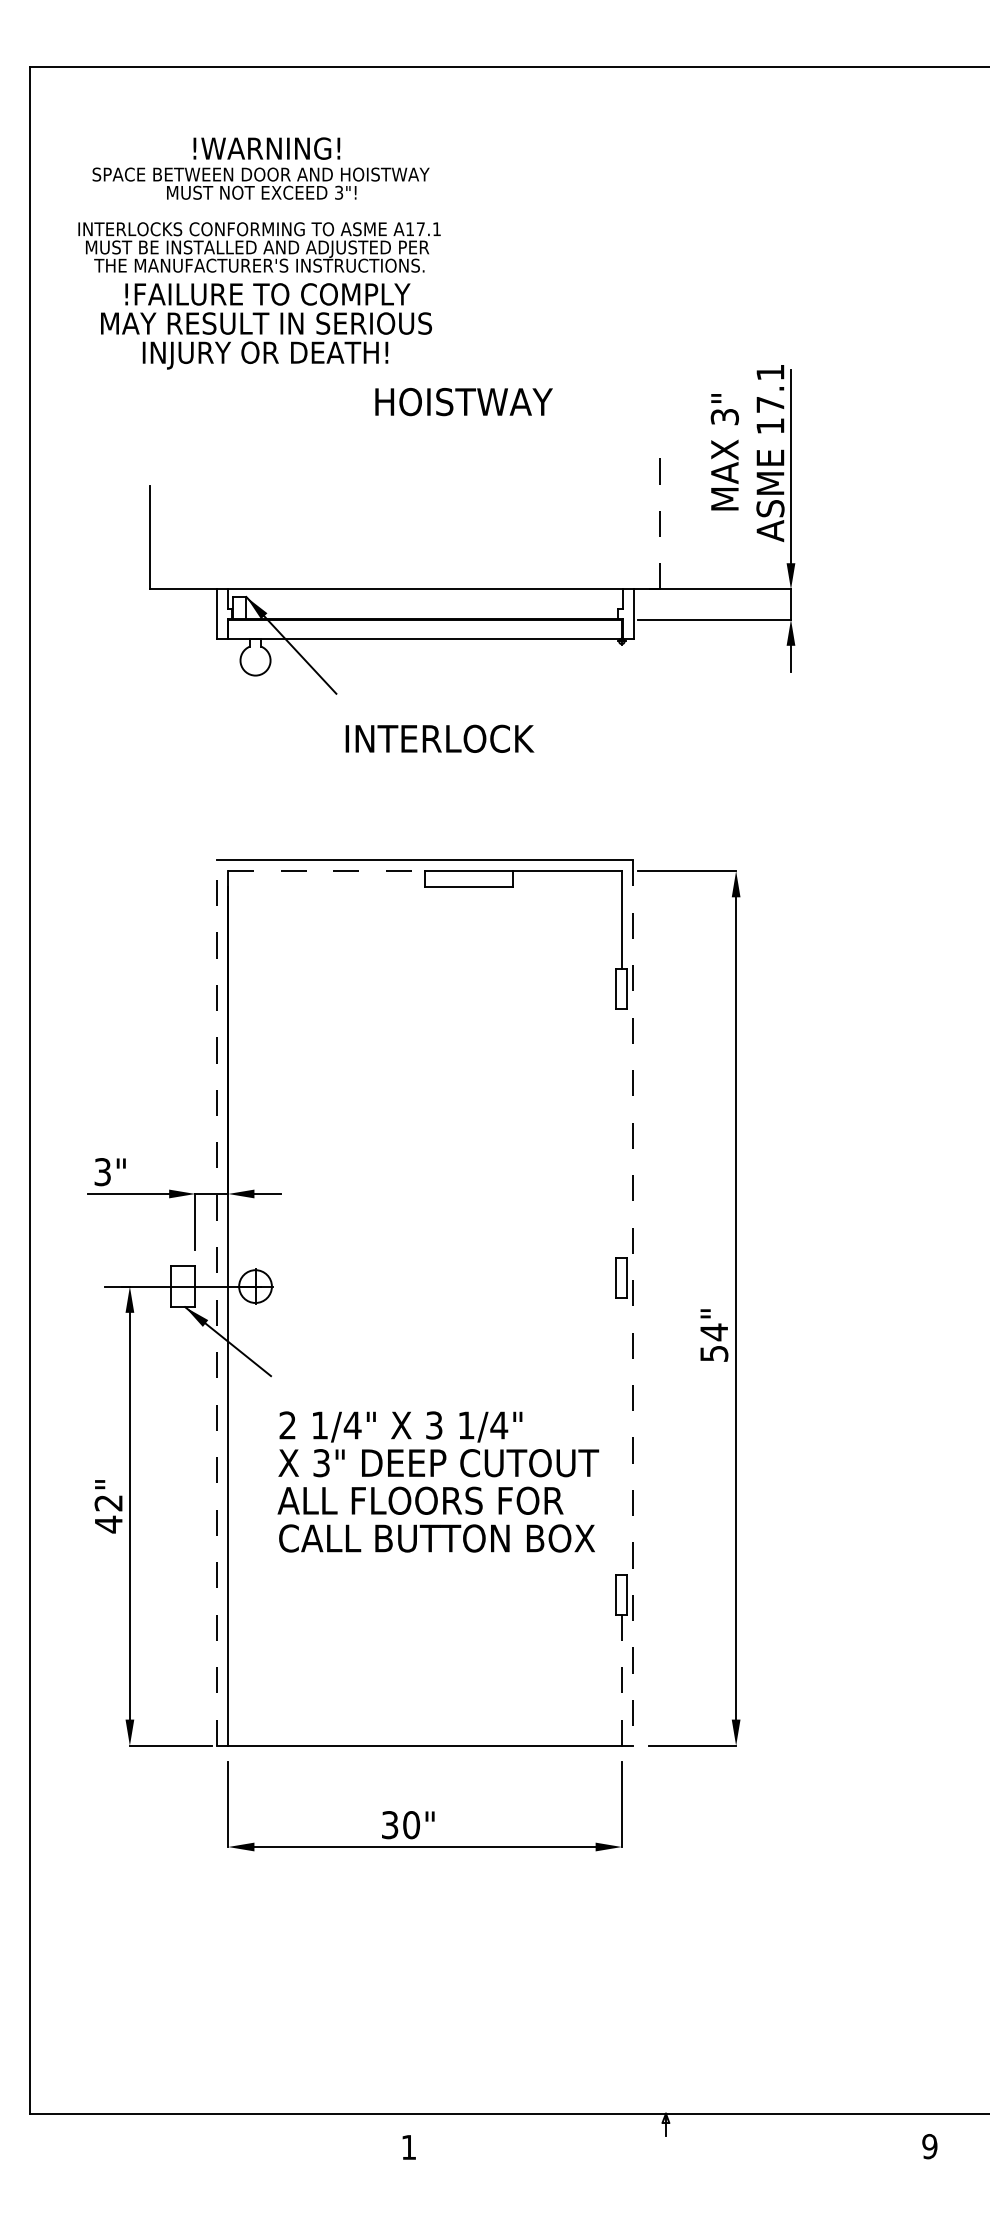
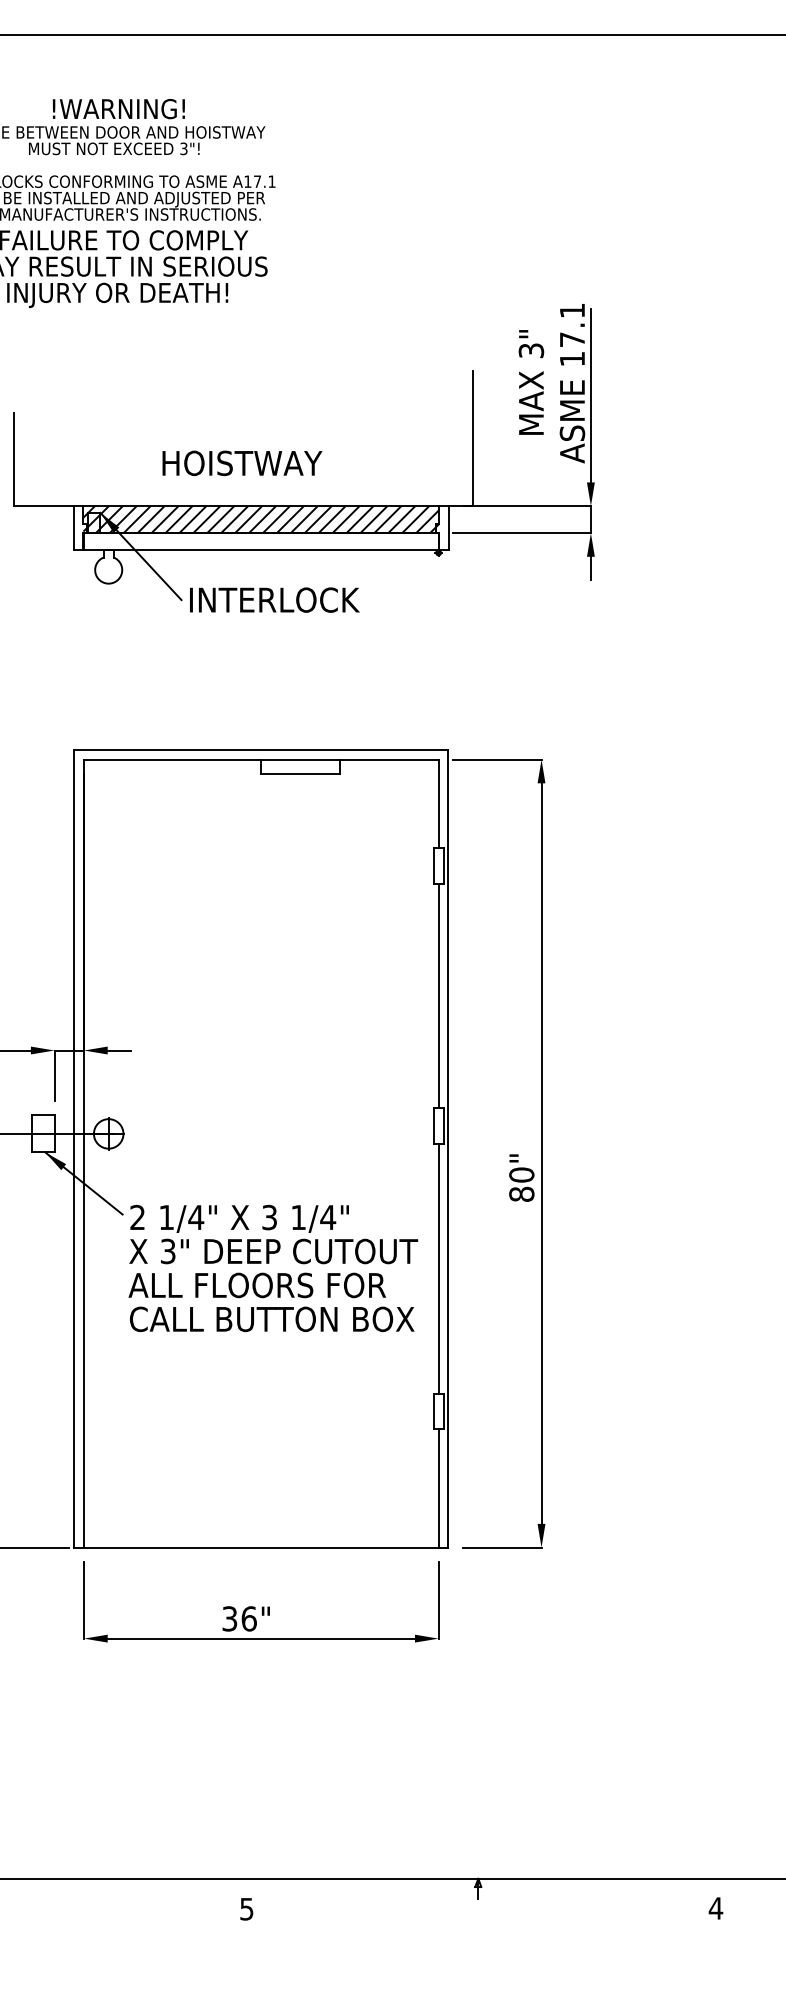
text: (463, 402) -> (241, 463), moved
line: (659, 514) -> (472, 438), dashed -> solid
hatch: (424, 603) -> (260, 518), added
text: (439, 738) -> (274, 599), moved
line: (327, 871) -> (173, 760), dashed -> solid
line: (621, 1133) -> (438, 996), added
line: (217, 1302) -> (74, 1148), dashed -> solid
line: (632, 1302) -> (448, 1148), dashed -> solid
text: (714, 1342) -> (522, 1184), 54" -> 80"
line: (621, 1435) -> (438, 1268), added
text: (438, 1481) -> (273, 1268), moved
line: (621, 1680) -> (438, 1488), dashed -> solid
text: (411, 1825) -> (249, 1619), 30" -> 36"
text: (929, 2146) -> (715, 1908), 9 -> 4
text: (408, 2147) -> (246, 1909), 1 -> 5

